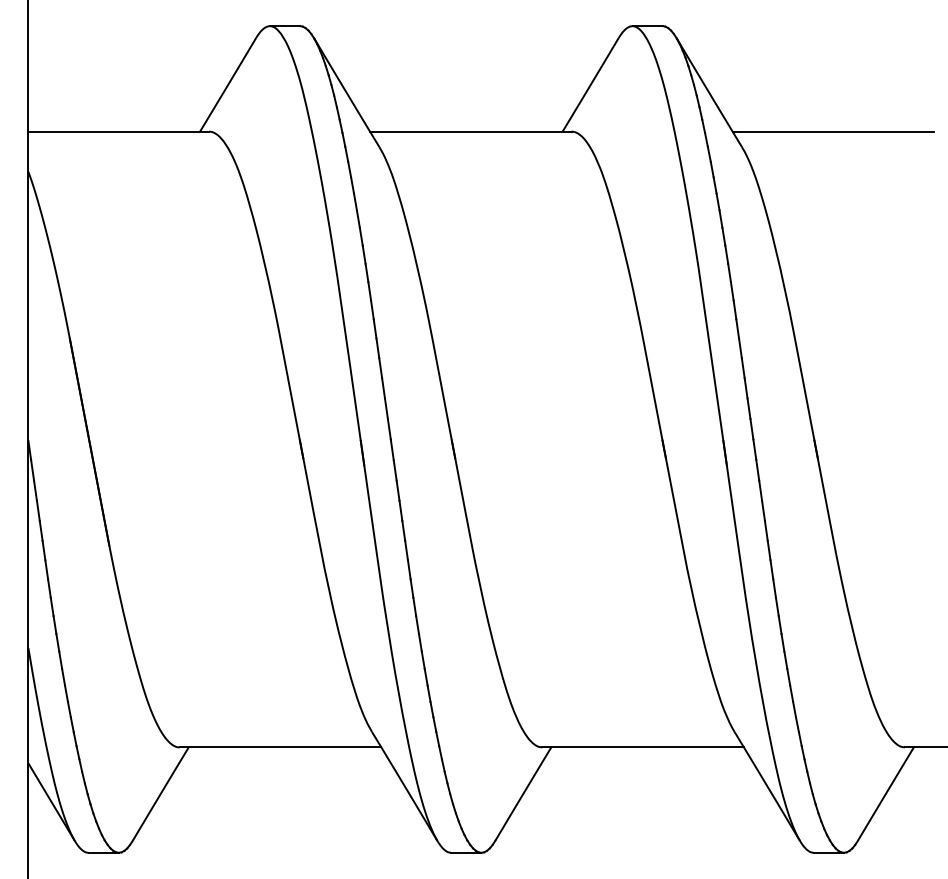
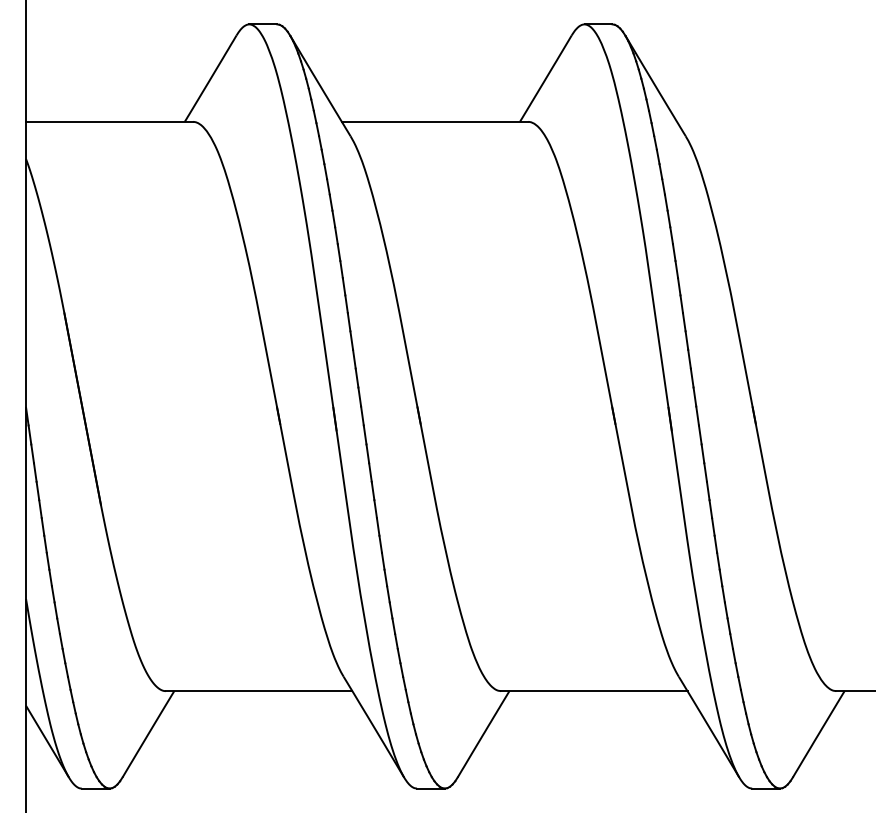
line: (833, 131) -> (770, 121), removed

